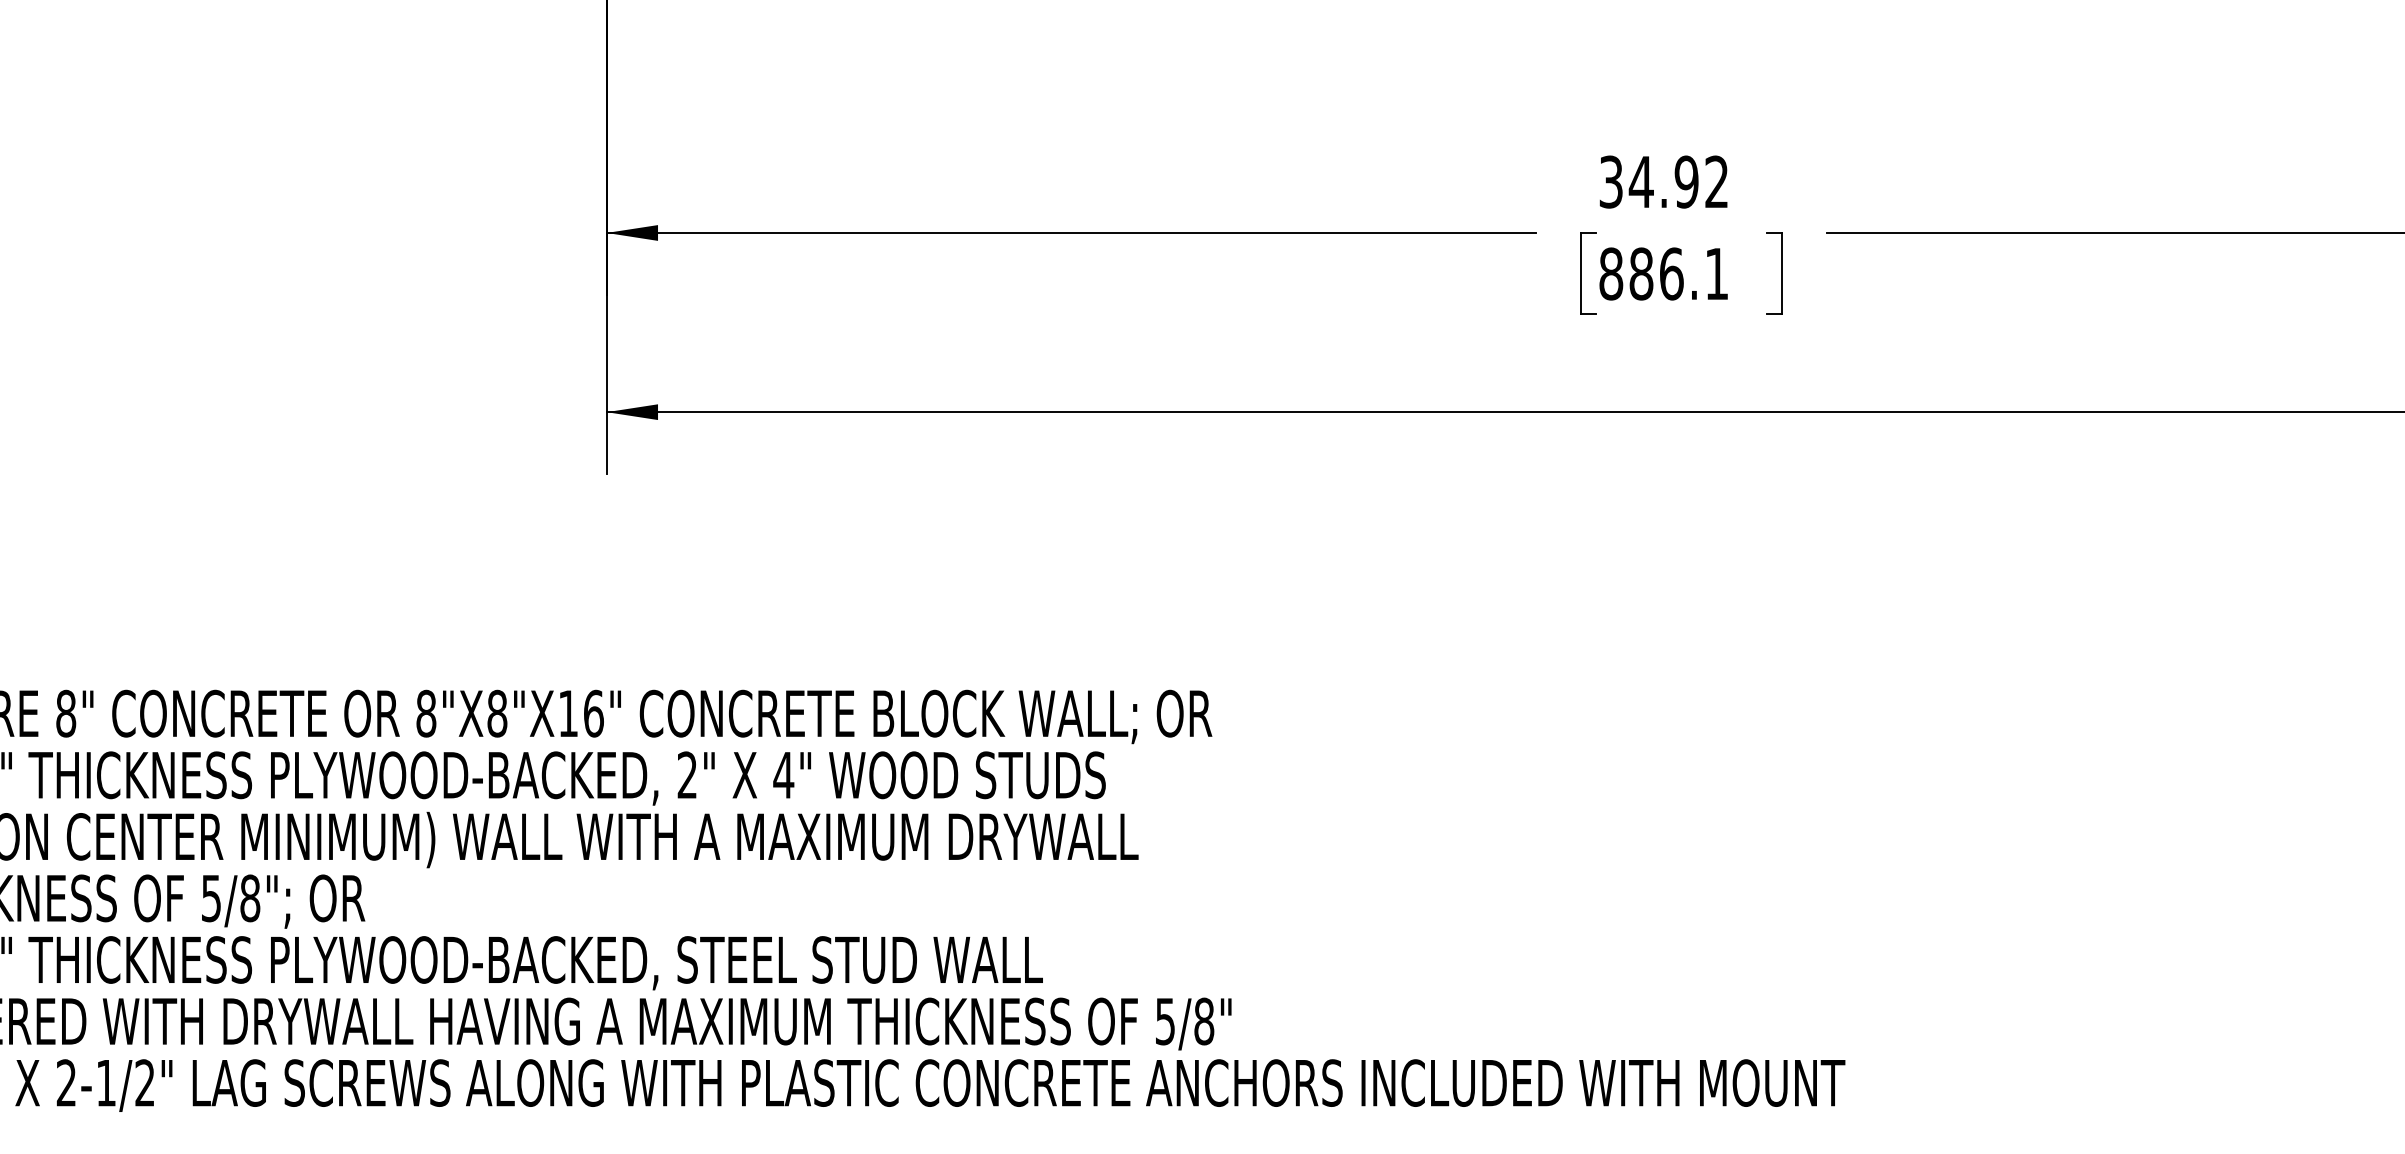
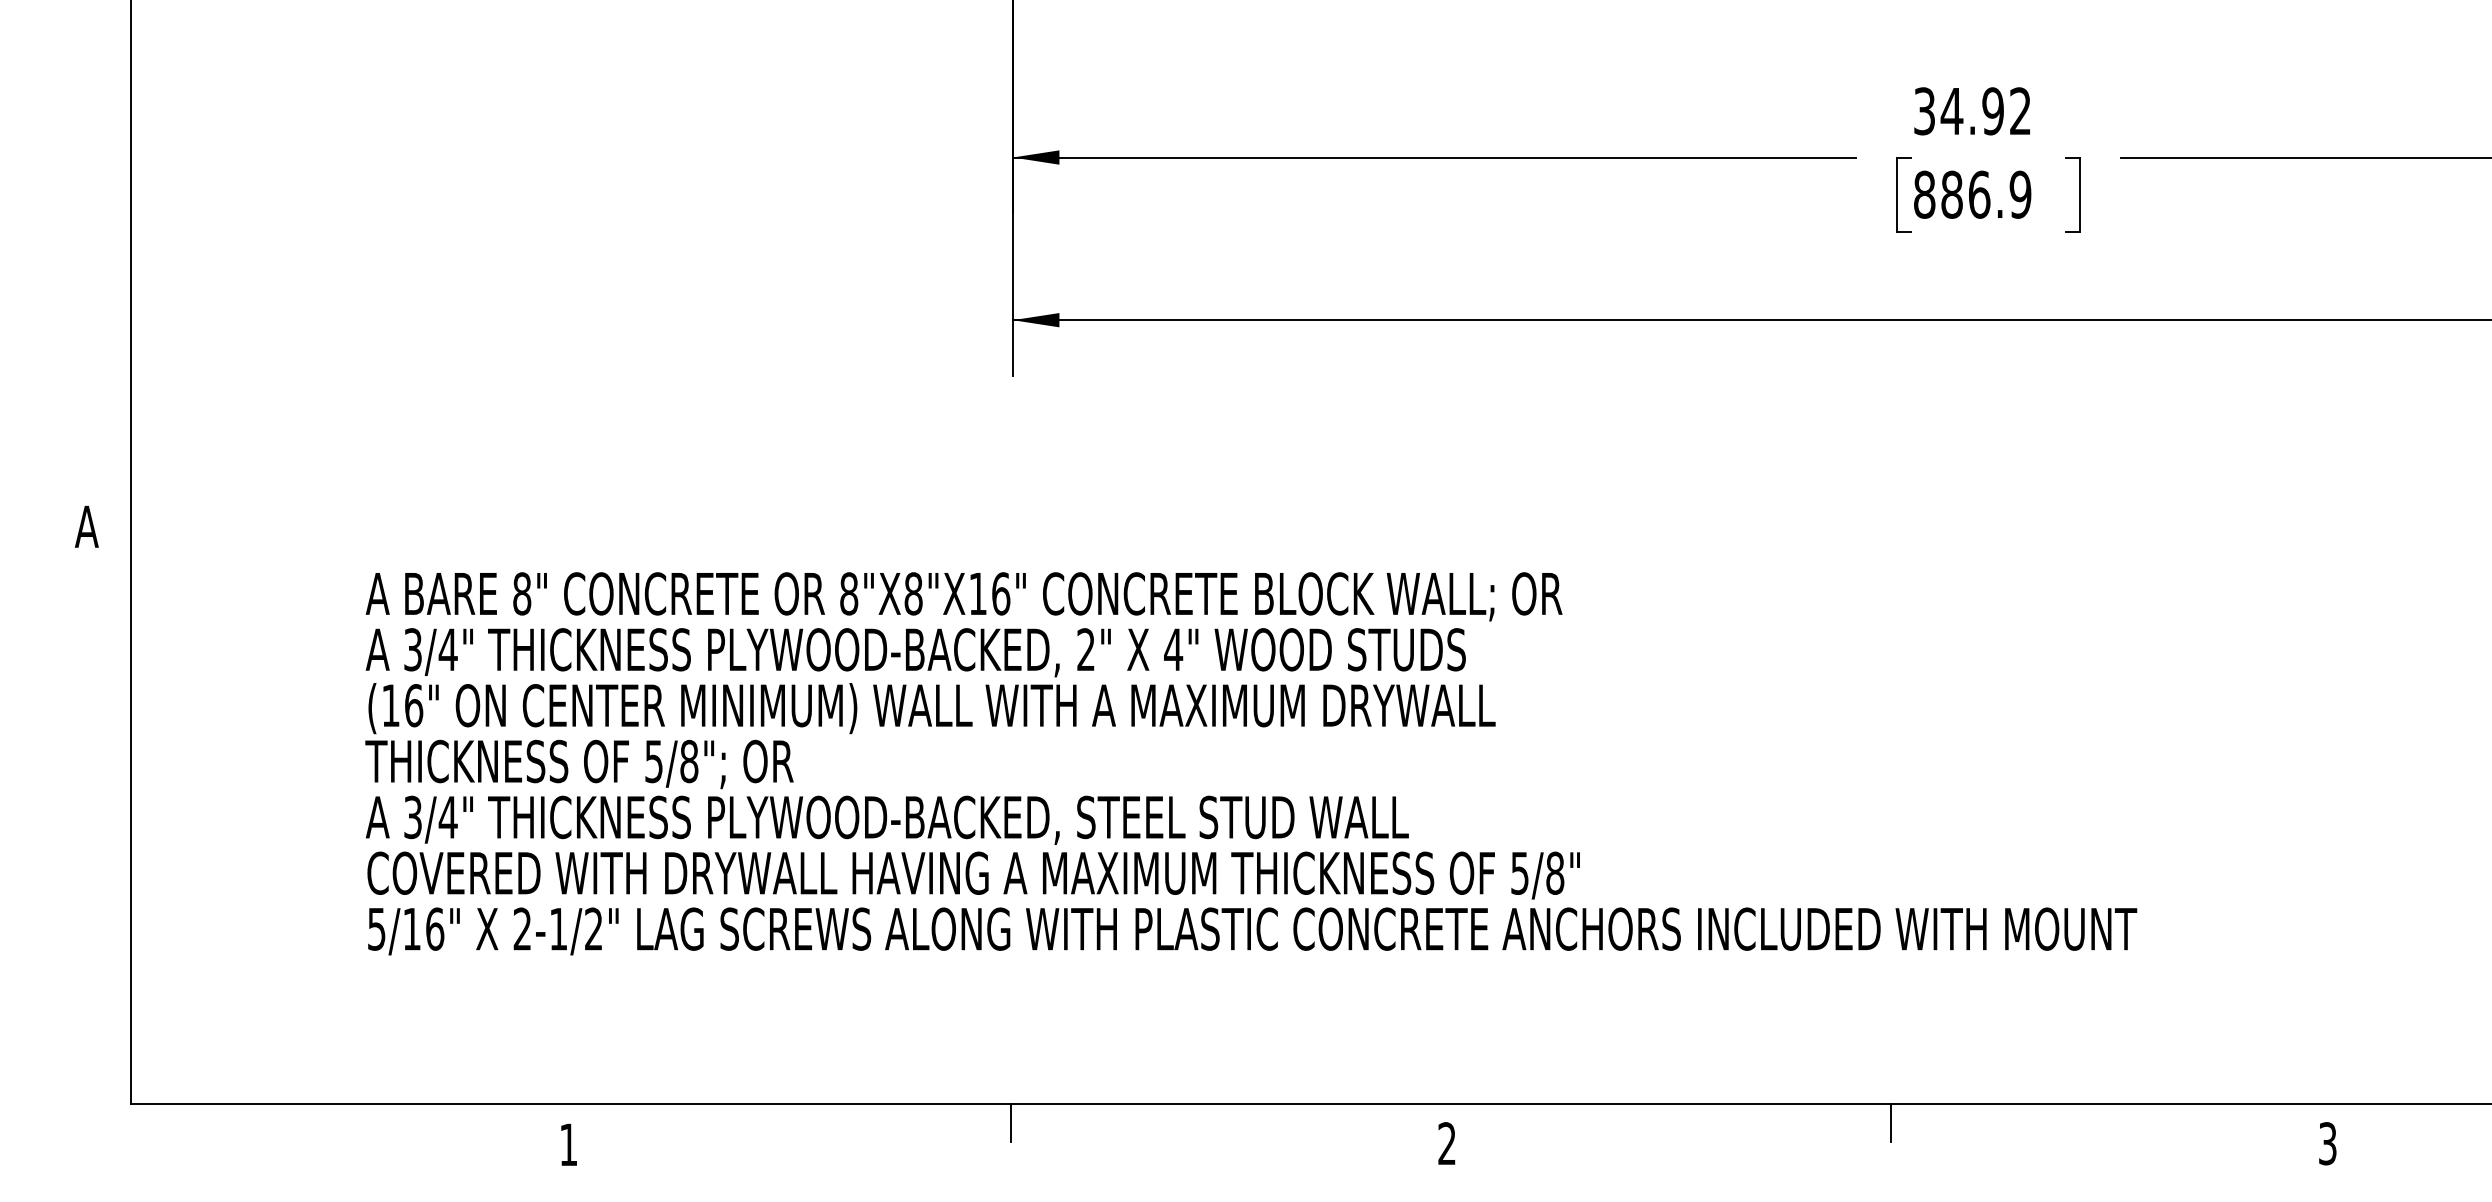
text: (1716, 273) -> (2020, 194), 886.1 -> 886.9

